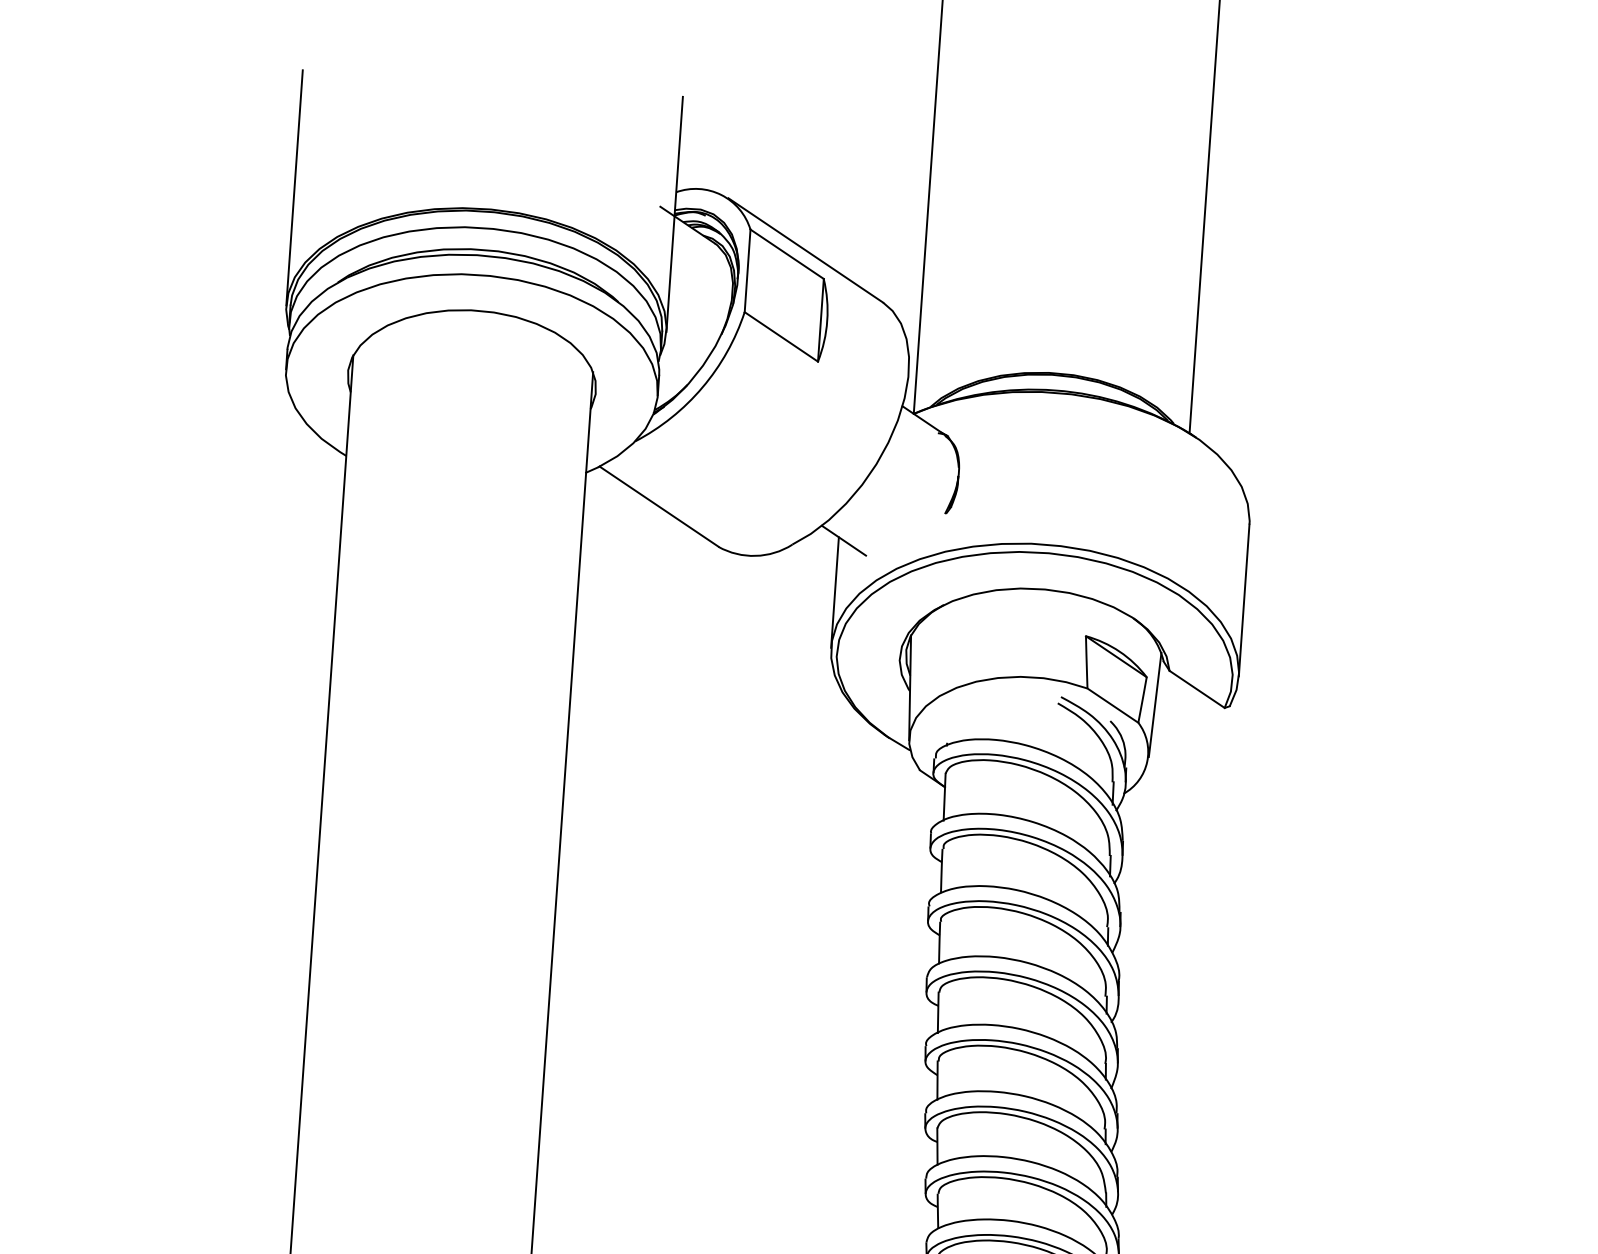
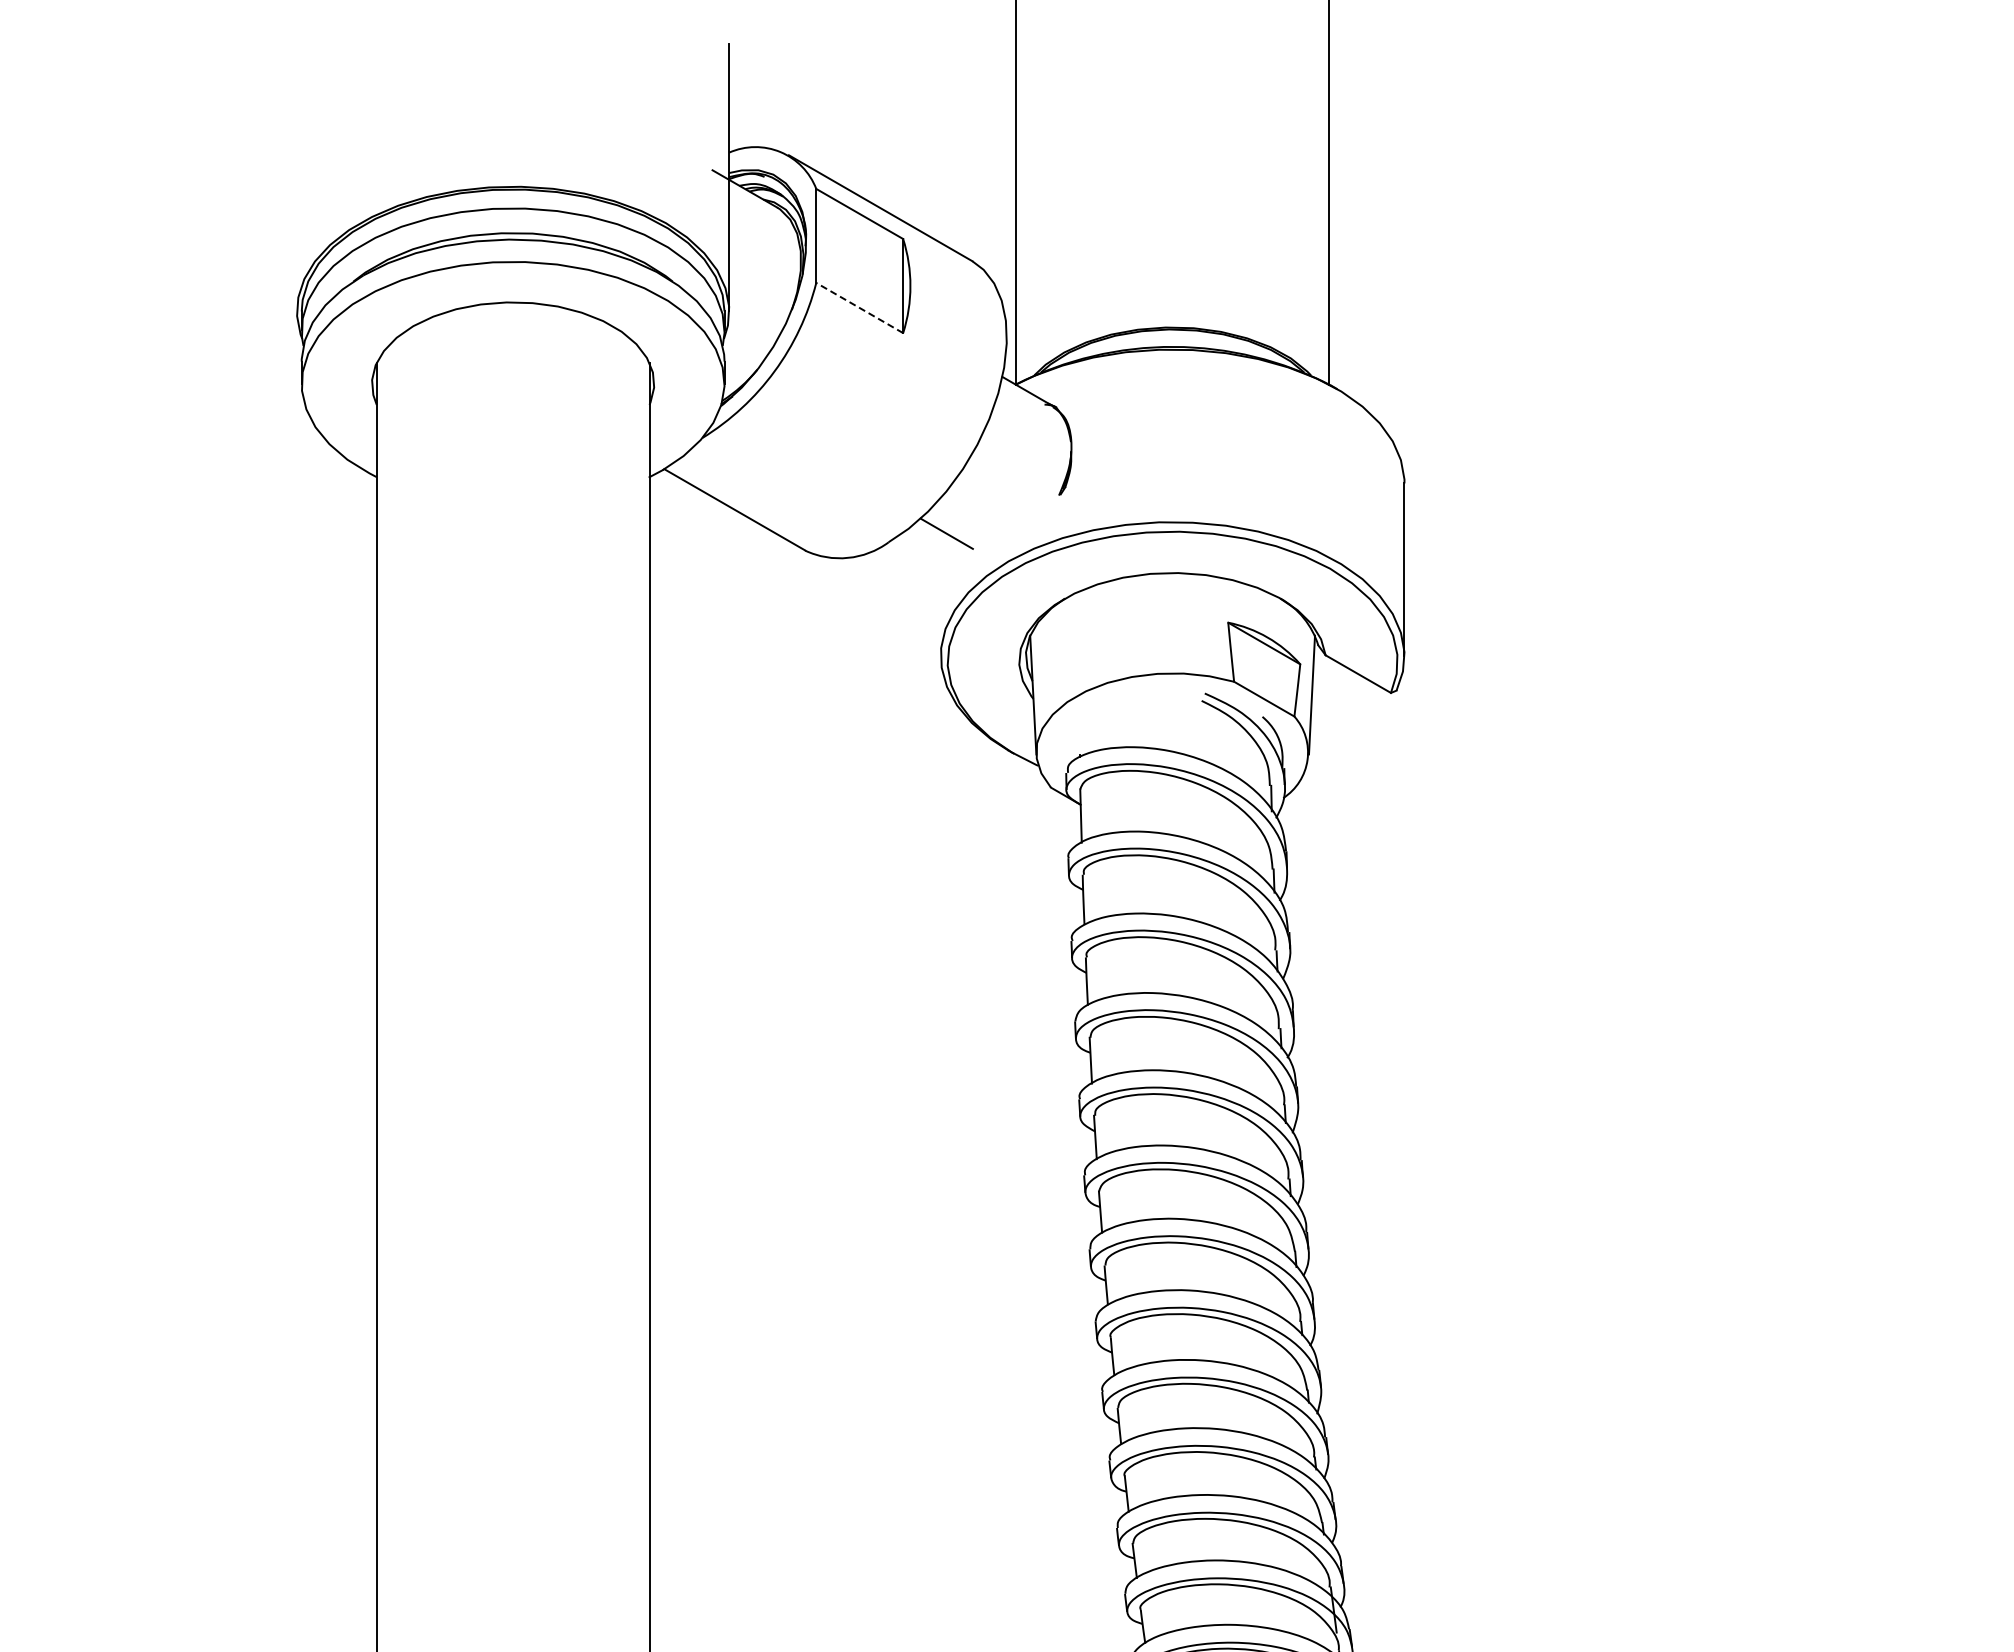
line: (294, 187) -> (296, 177), removed
line: (781, 336) -> (859, 307), solid -> dashed
line: (834, 591) -> (940, 592), removed

